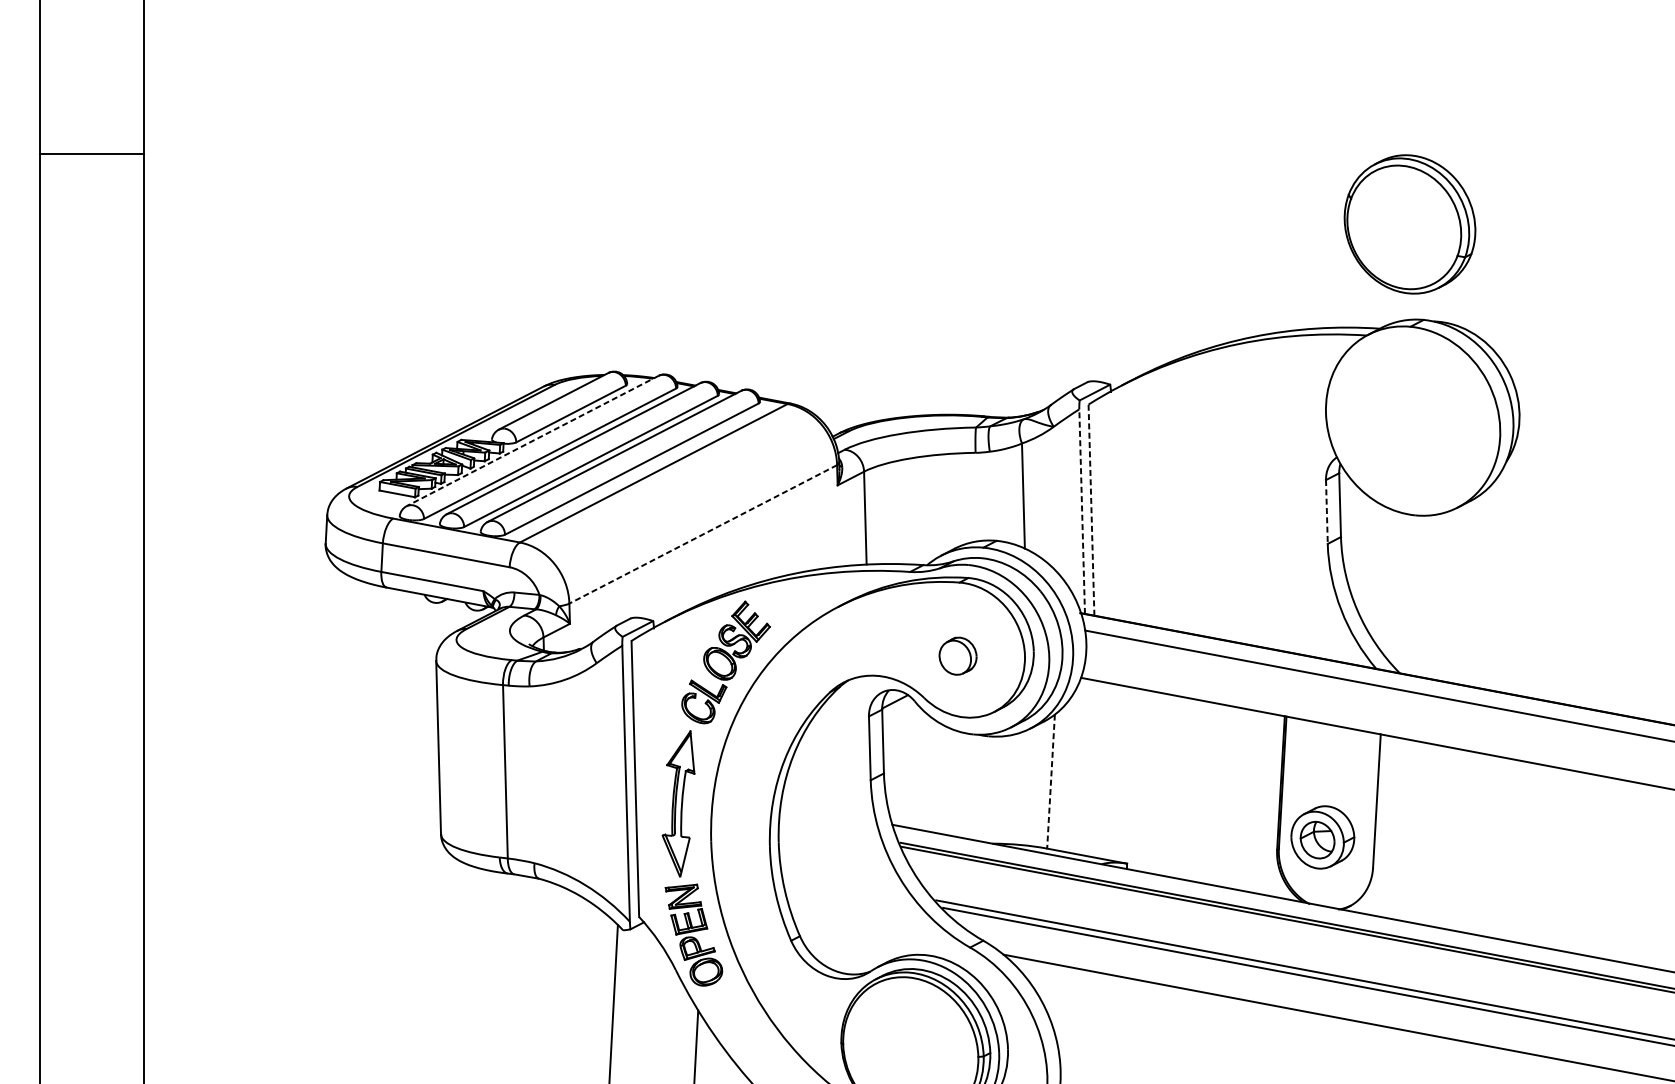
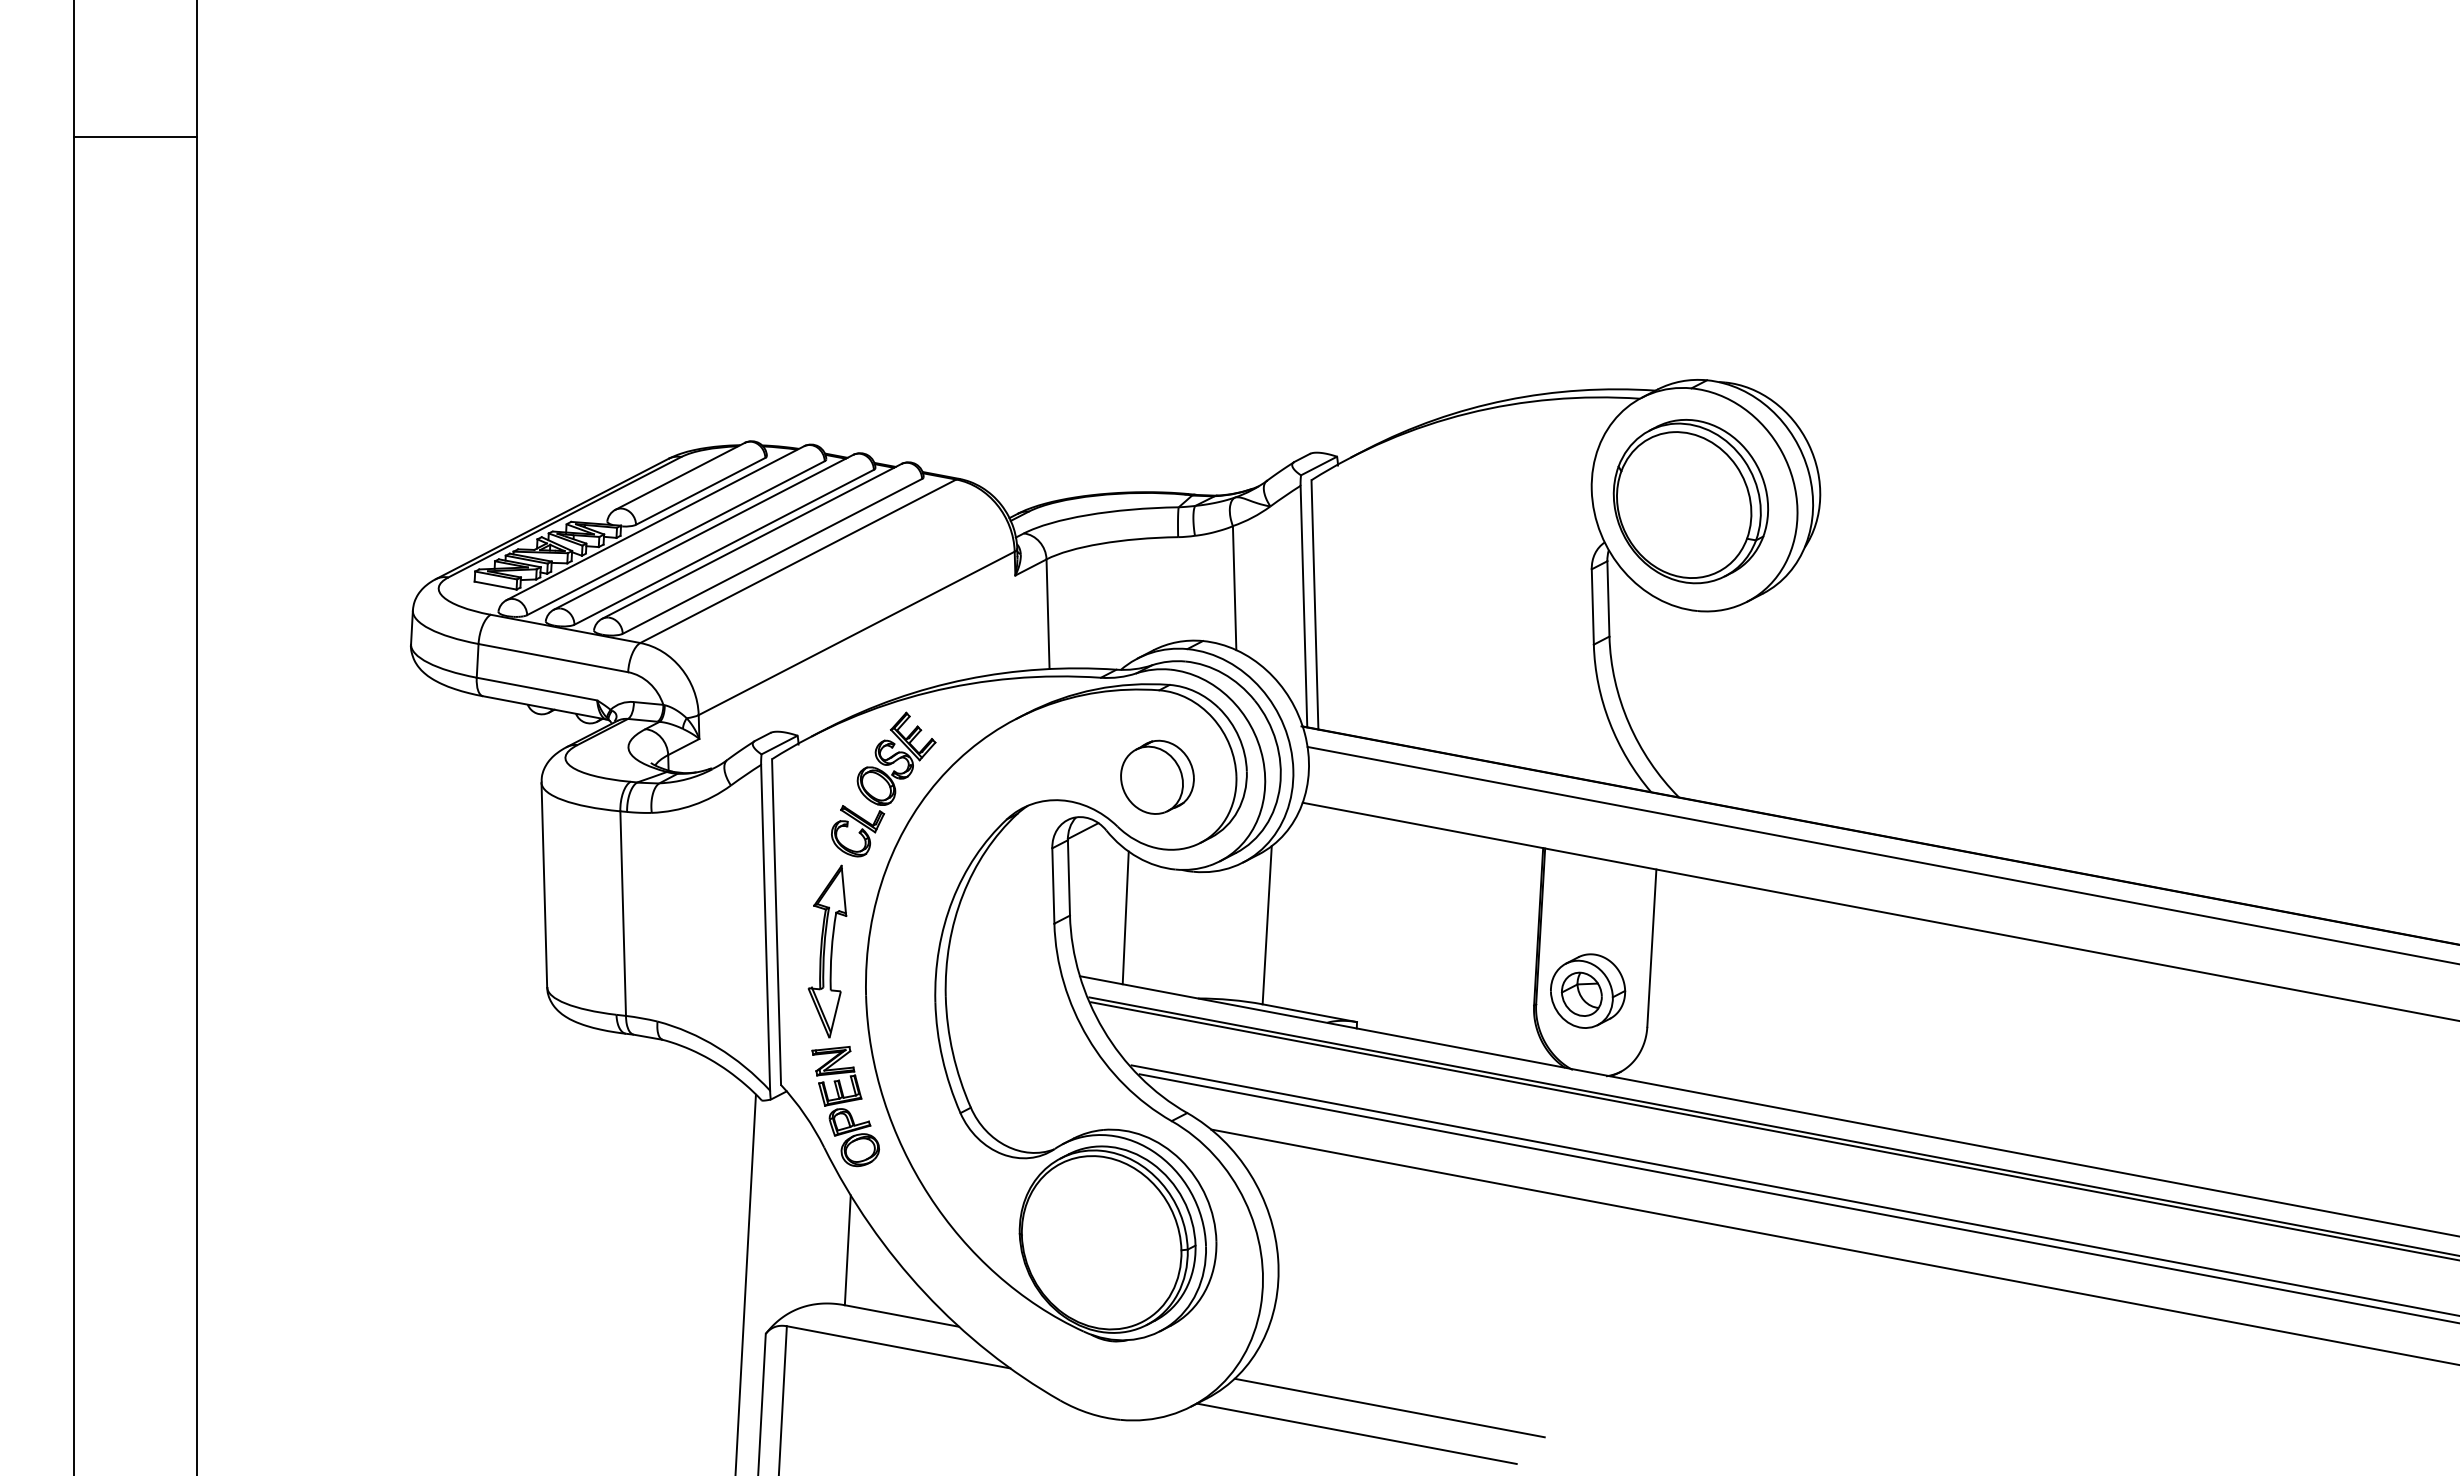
line: (91, 154) -> (134, 136), moved
part: (1409, 224) -> (1690, 501), moved
line: (531, 441) -> (654, 523), dashed -> solid
line: (1091, 509) -> (1314, 604), dashed -> solid
line: (1081, 511) -> (1303, 606), dashed -> solid
line: (1326, 511) -> (1592, 606), dashed -> solid
line: (703, 534) -> (856, 633), dashed -> solid
part: (958, 655) -> (1157, 776), size x1.67
line: (930, 775) -> (1125, 917), added
line: (1051, 781) -> (1267, 925), dashed -> solid

